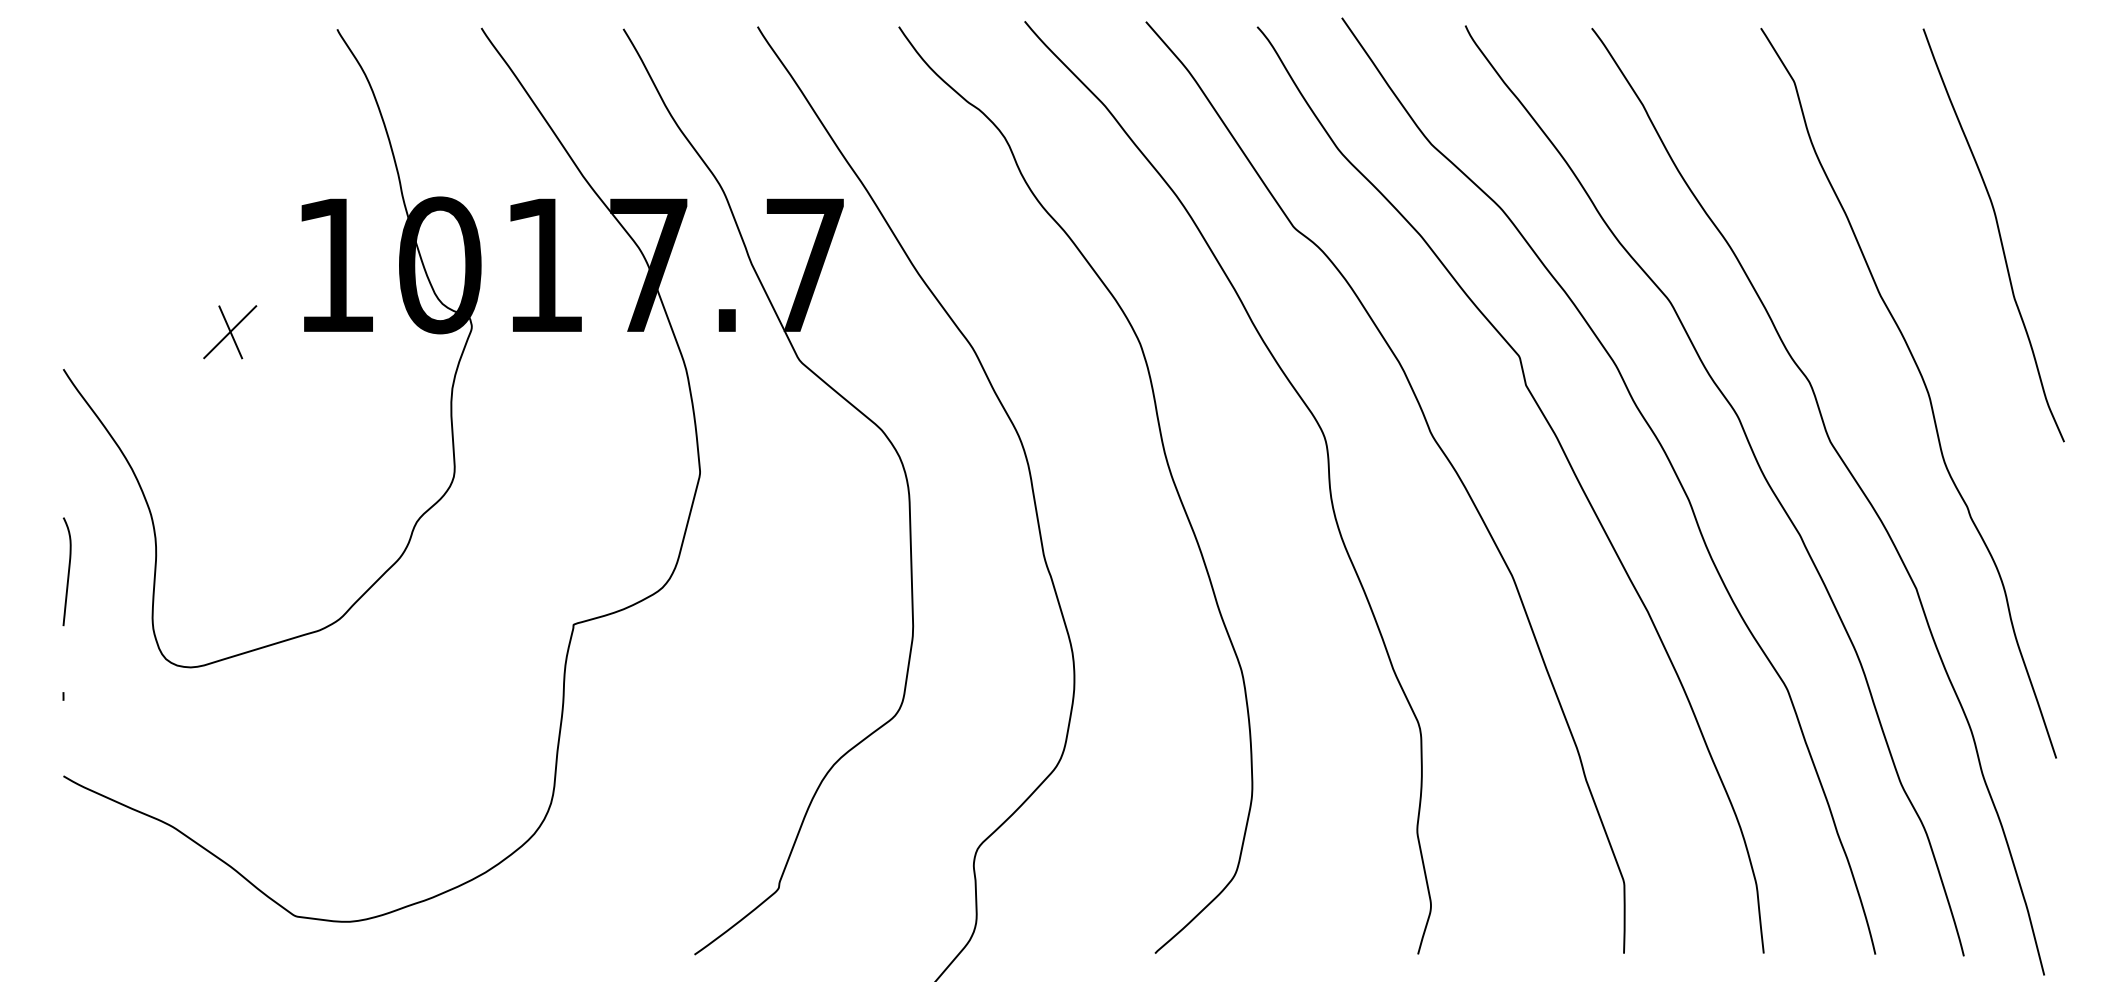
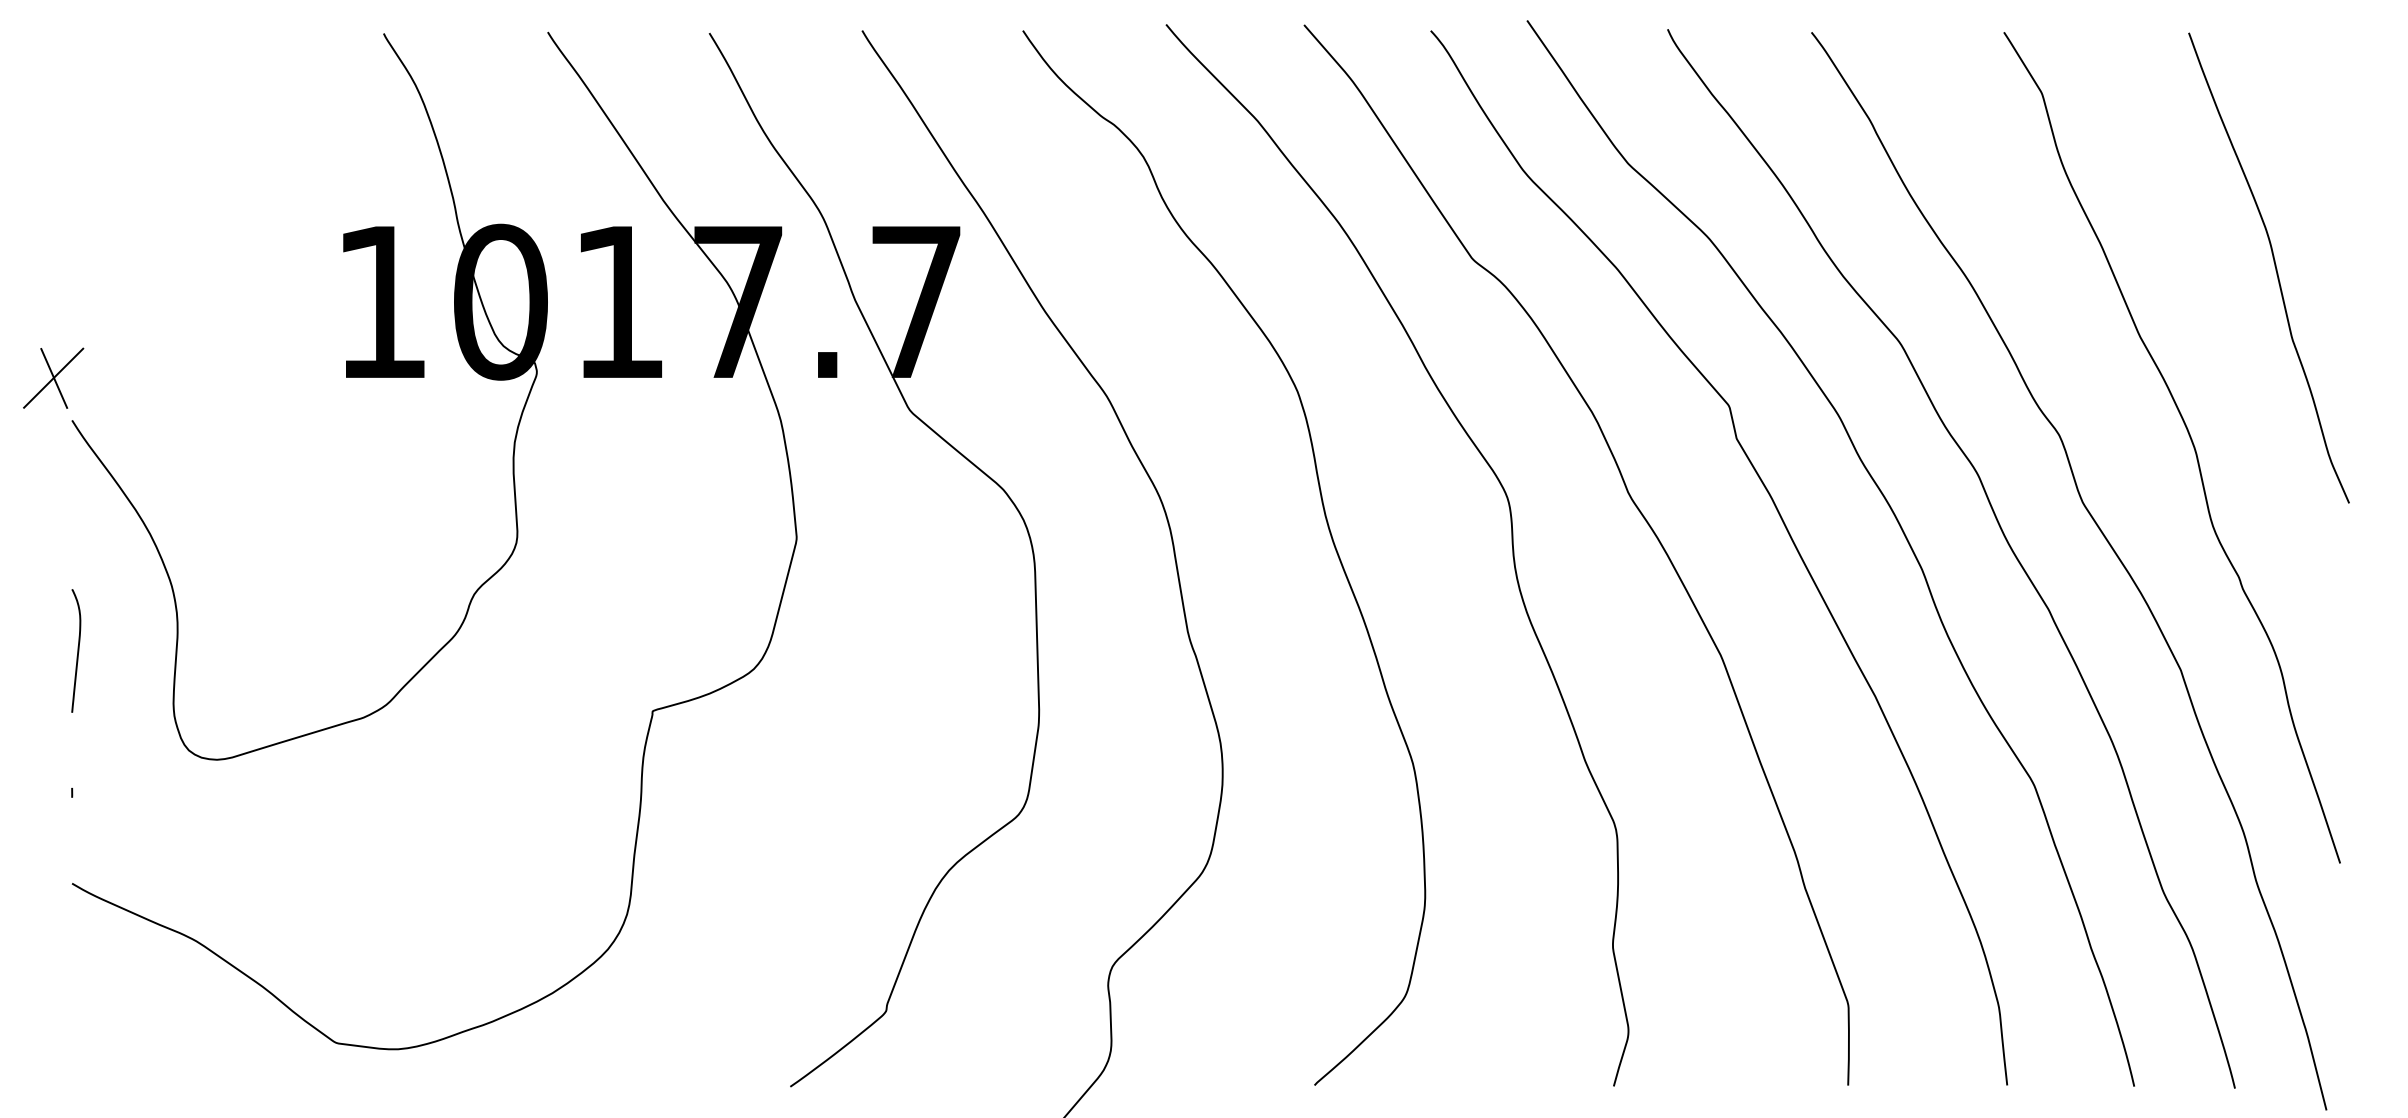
part: (230, 332) -> (53, 378), moved

